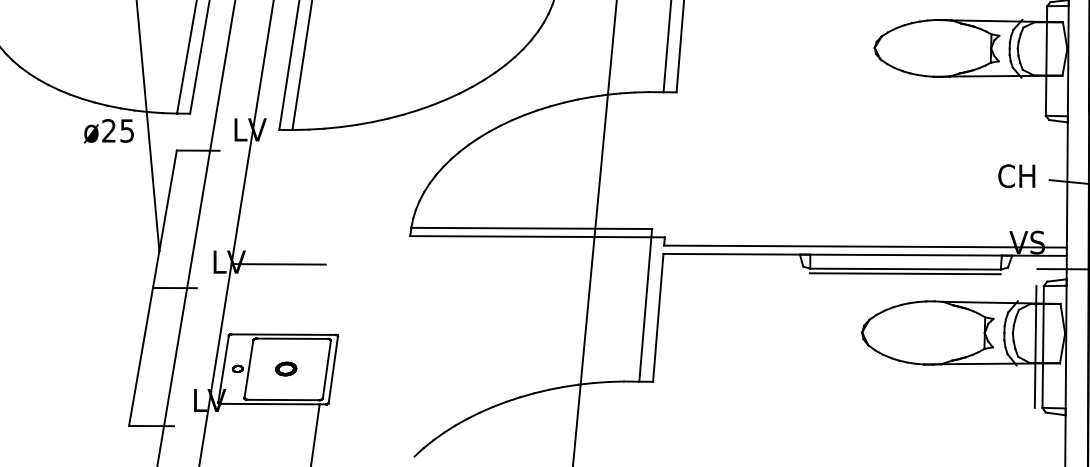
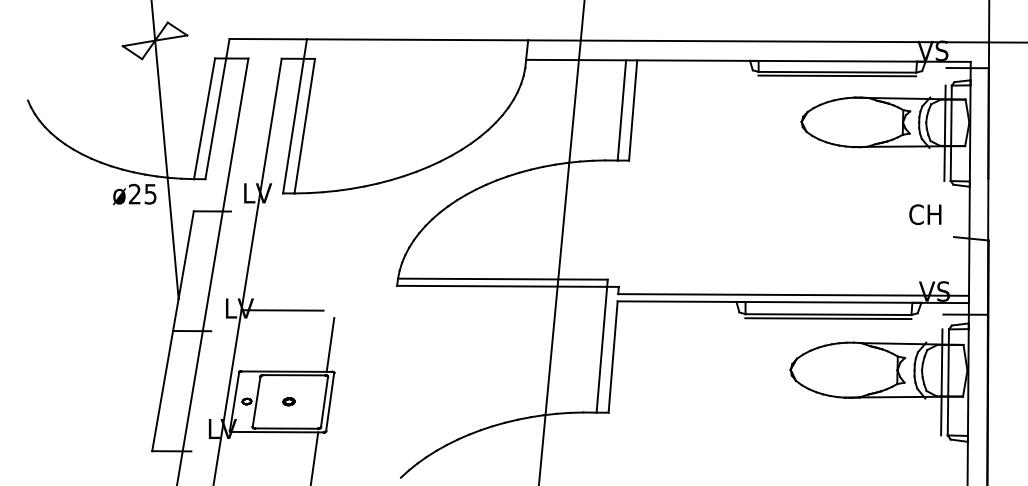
line: (1038, 61) -> (944, 133), added
text: (1016, 176) -> (925, 214), moved
line: (333, 303) -> (330, 344), added
part: (285, 368) -> (288, 401), size x0.62

